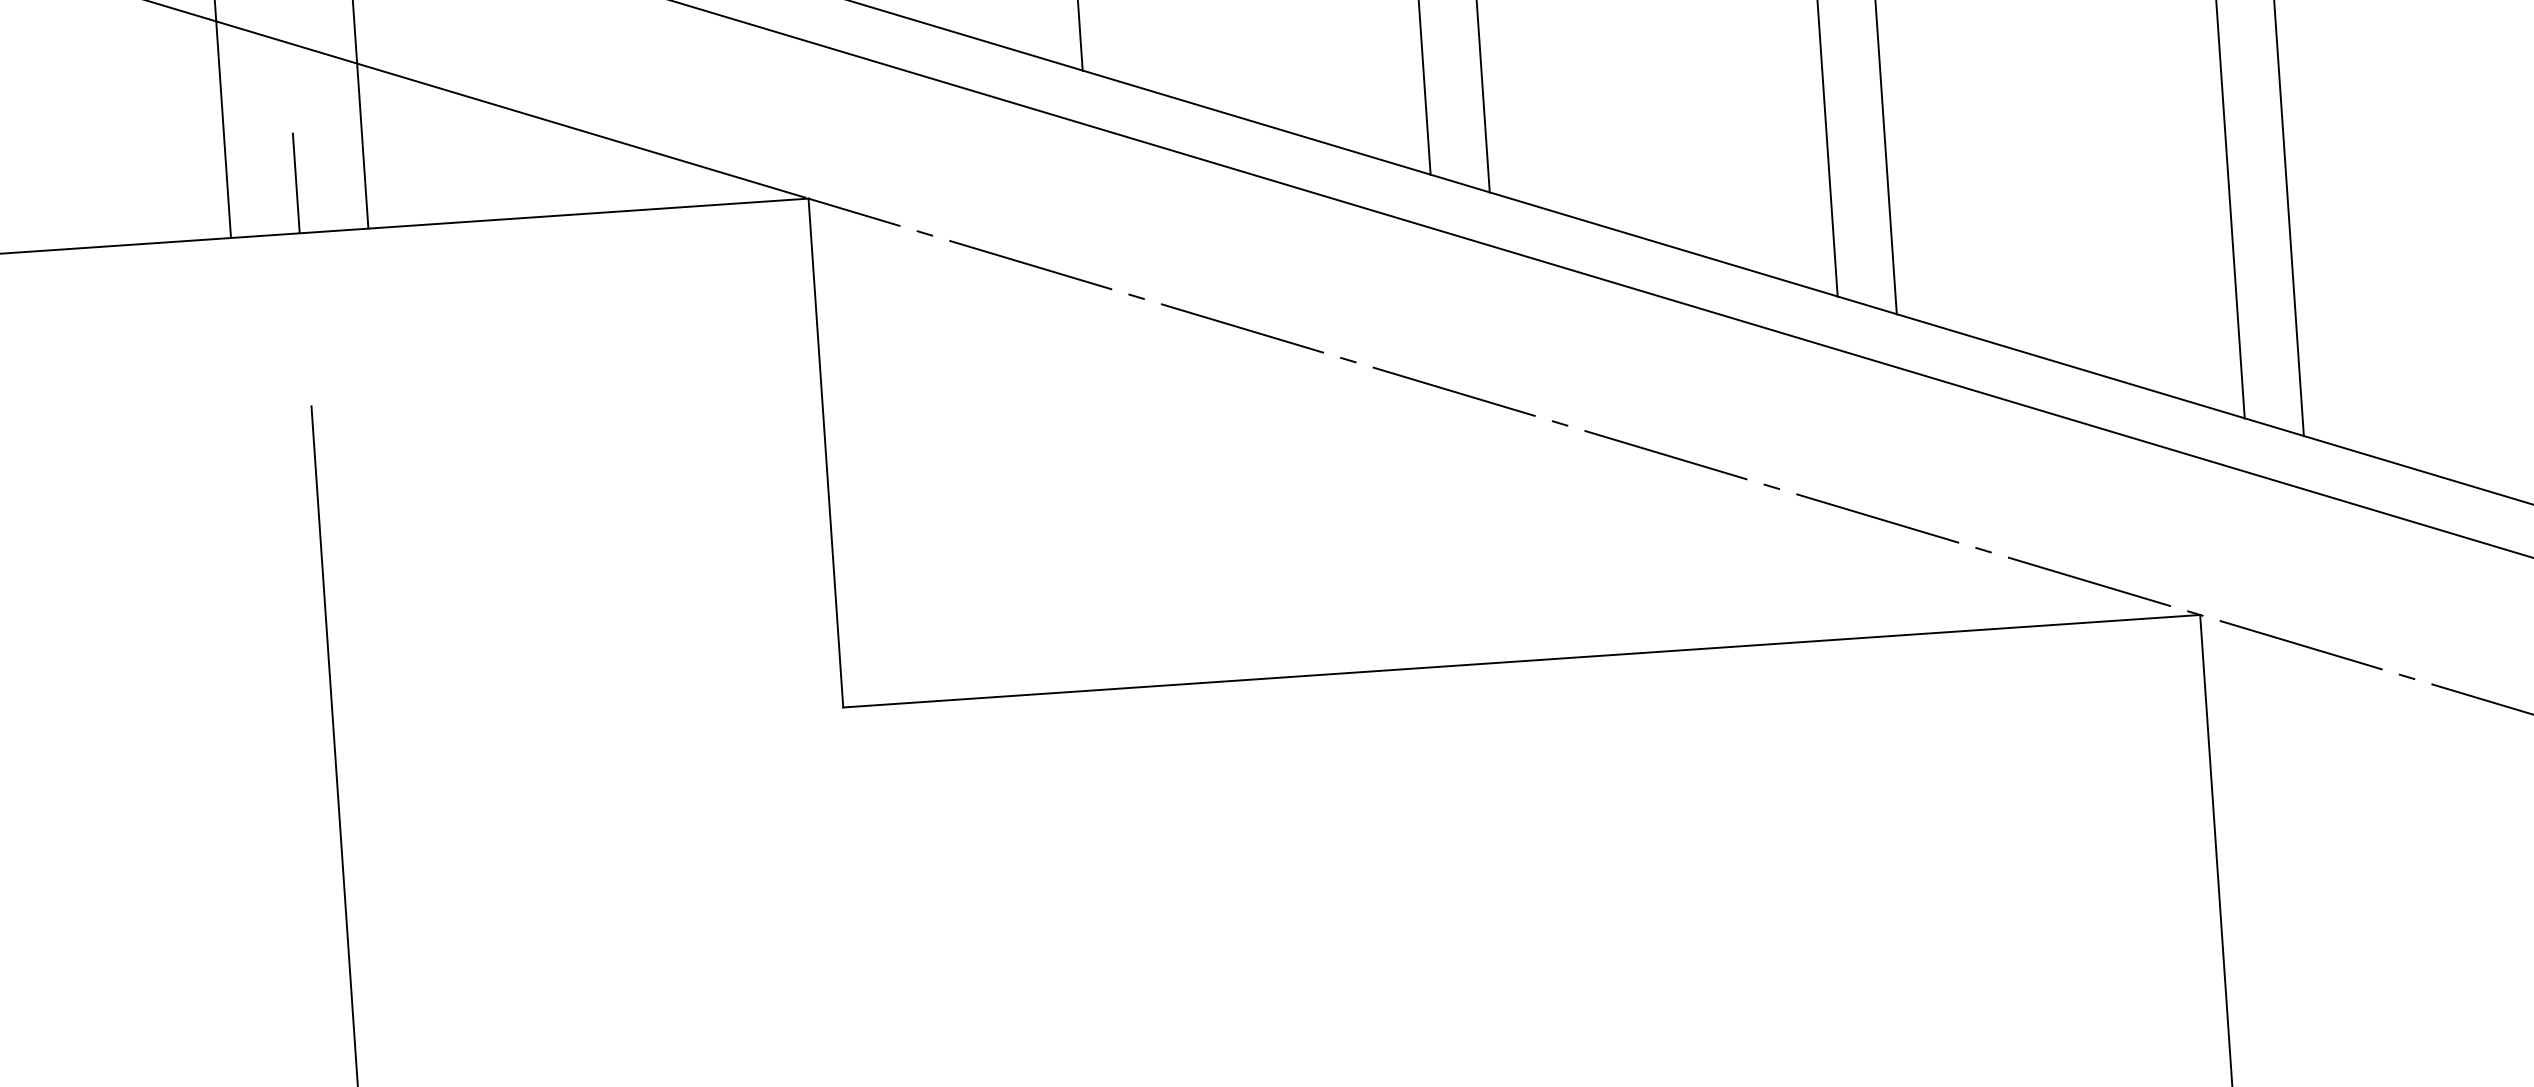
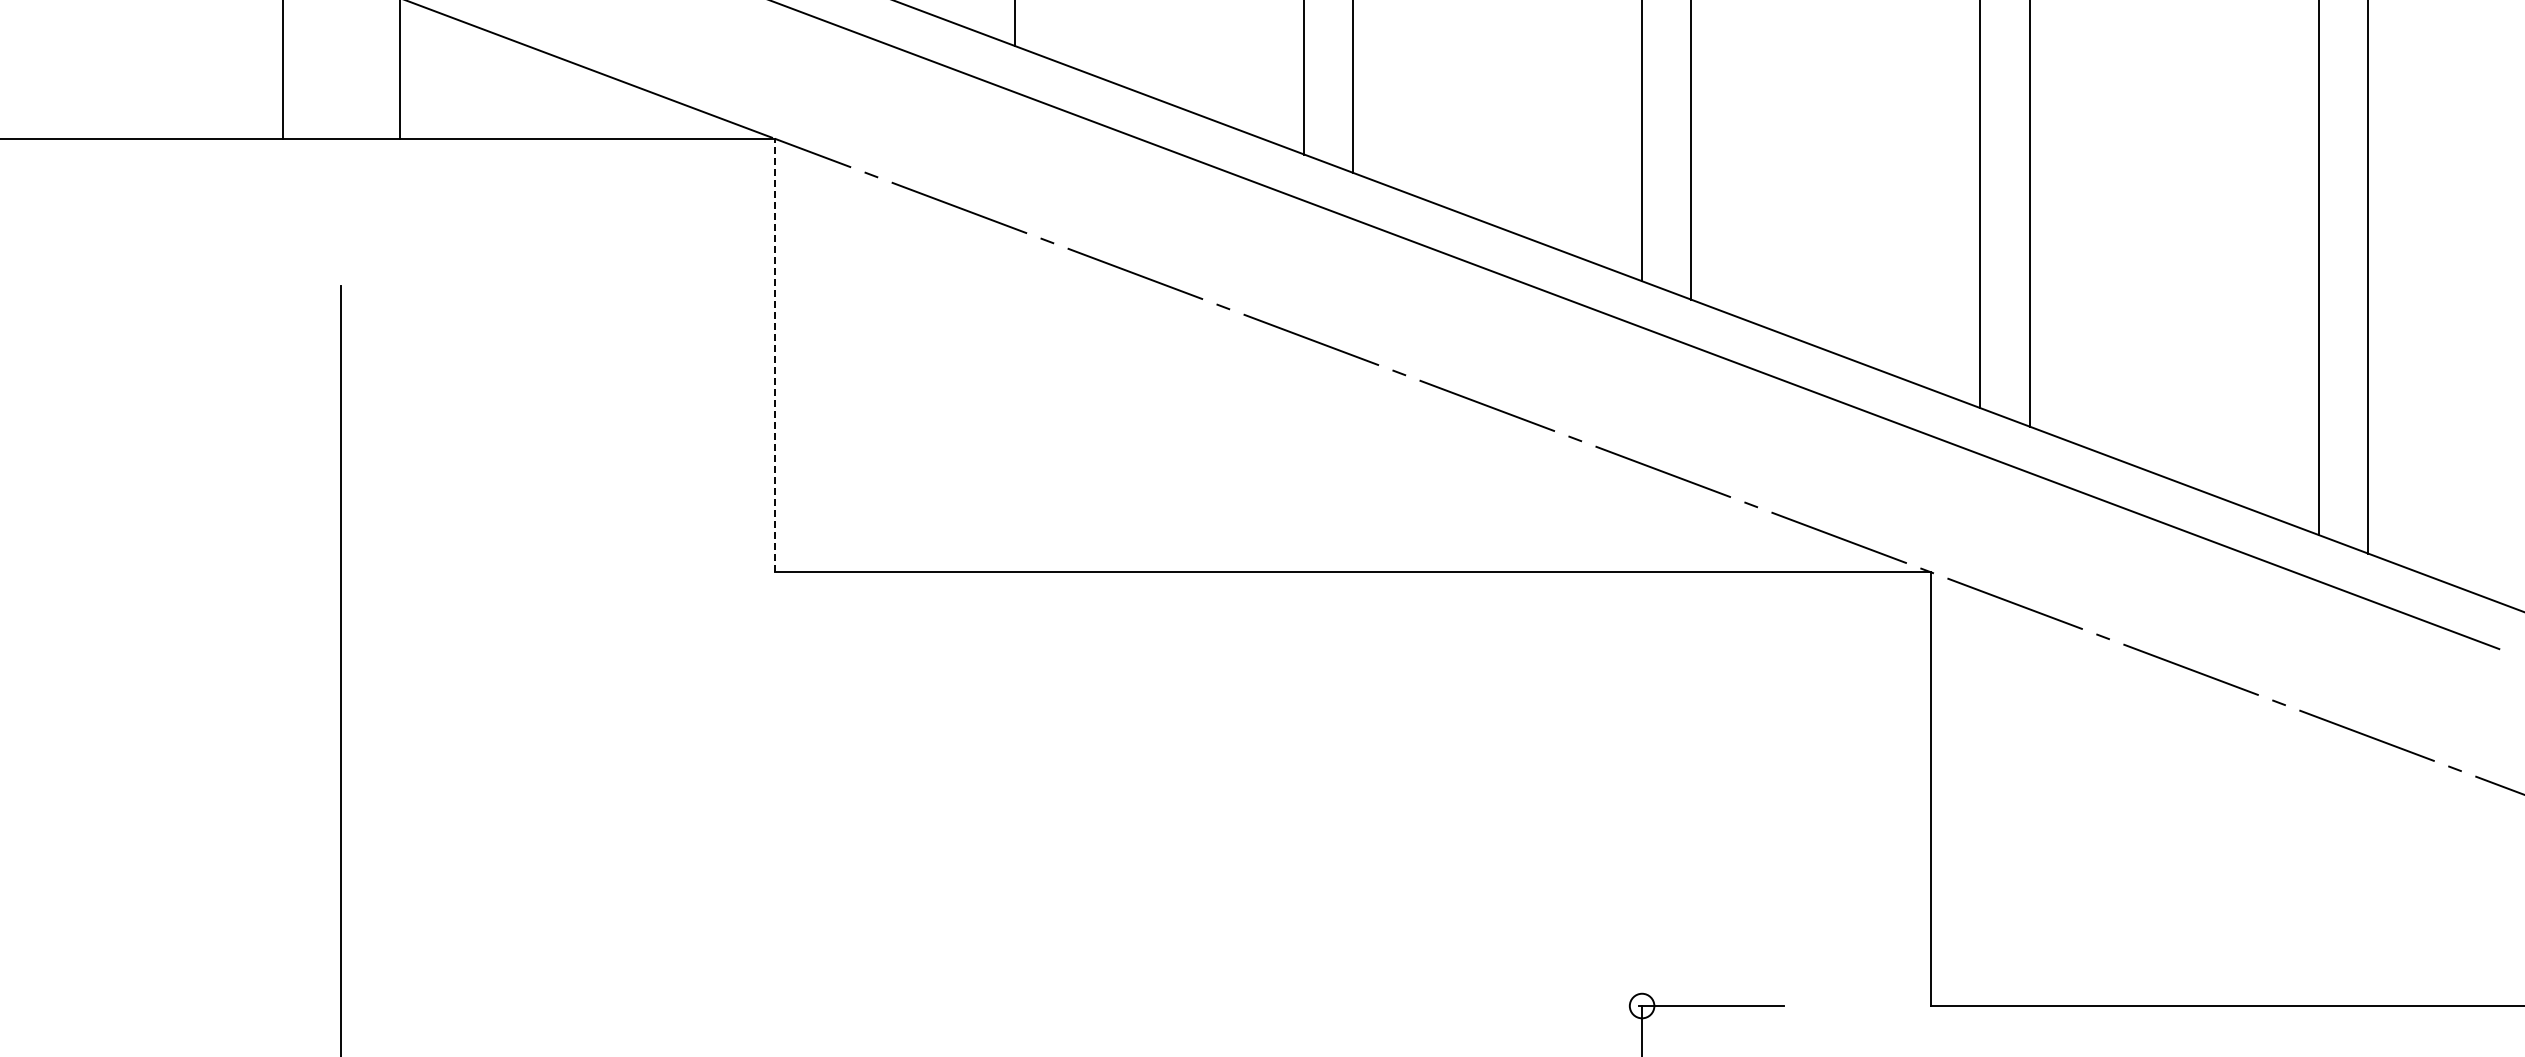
line: (296, 182) -> (341, 95), removed
line: (825, 453) -> (774, 355), solid -> dashed

